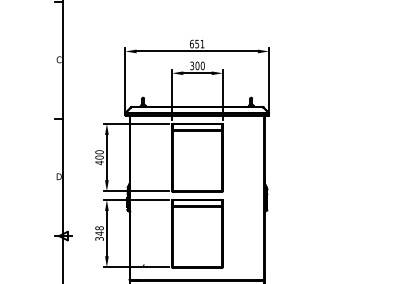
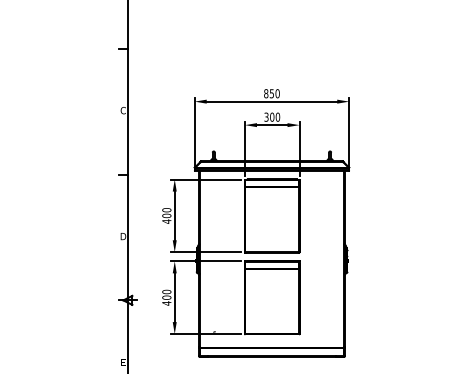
text: (196, 43) -> (271, 93), 651 -> 850
text: (99, 233) -> (166, 297), 348 -> 400

